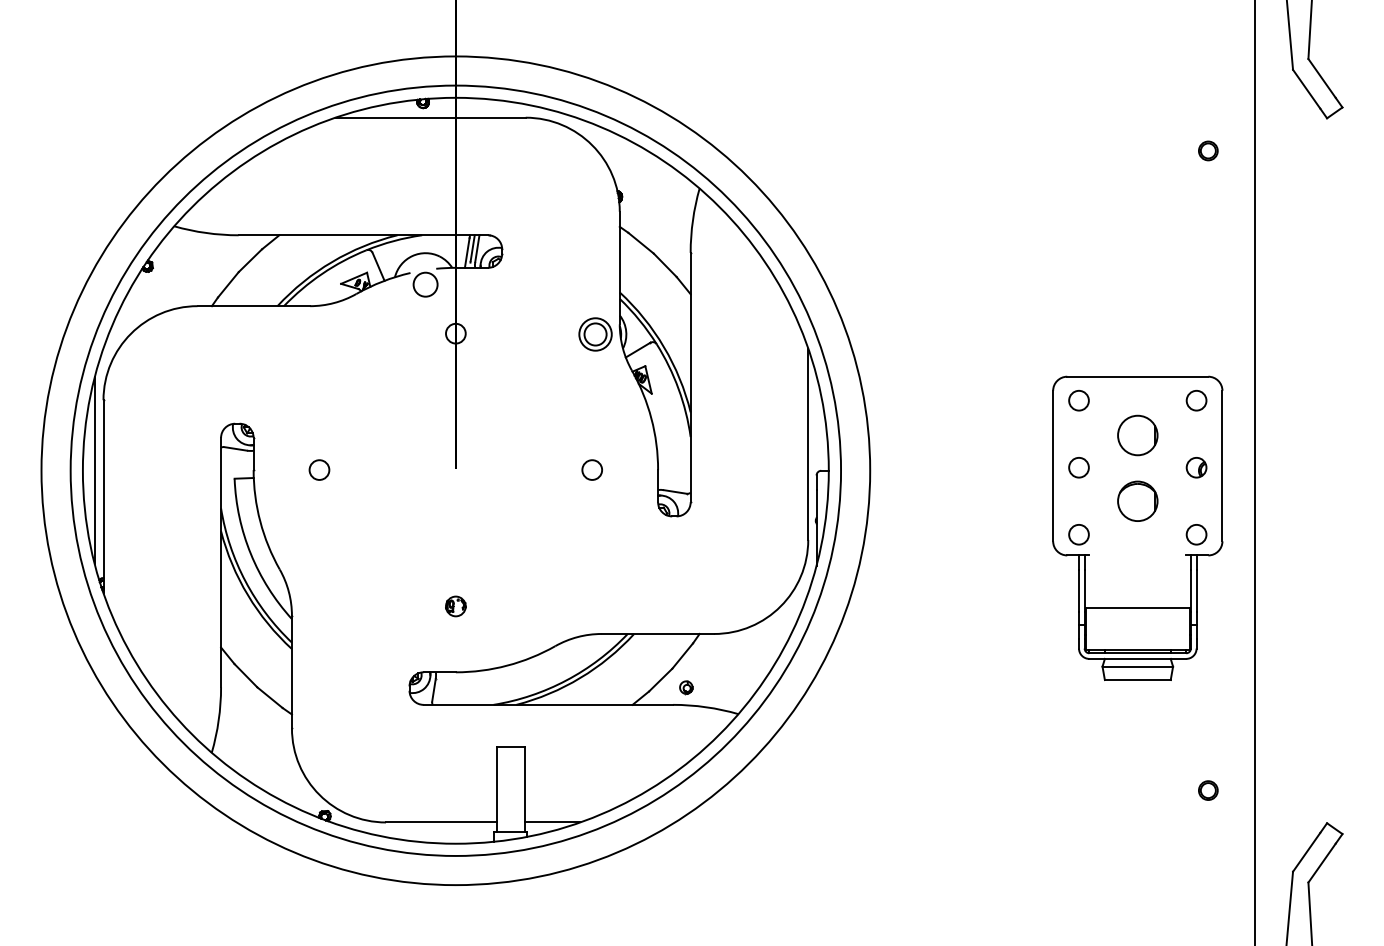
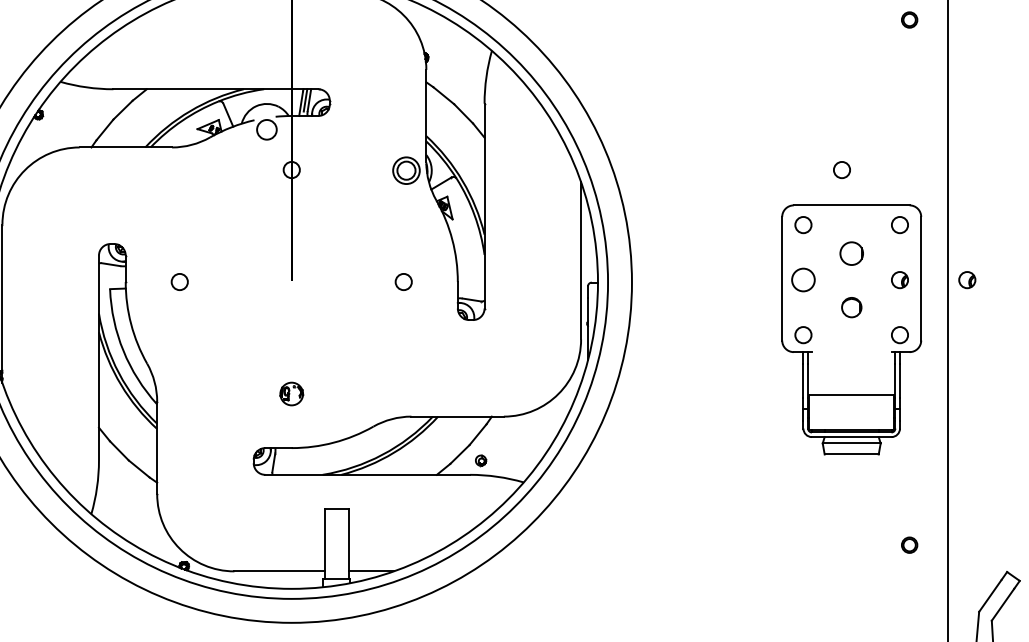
circle: (1125, 333) -> (841, 169), added
part: (1137, 435) -> (851, 253), size x0.7
circle: (1078, 467) -> (803, 279), size x1.4
part: (1278, 467) -> (967, 279), added
part: (1137, 500) -> (851, 307), size x0.6
part: (455, 606) -> (291, 394), size x1.4

